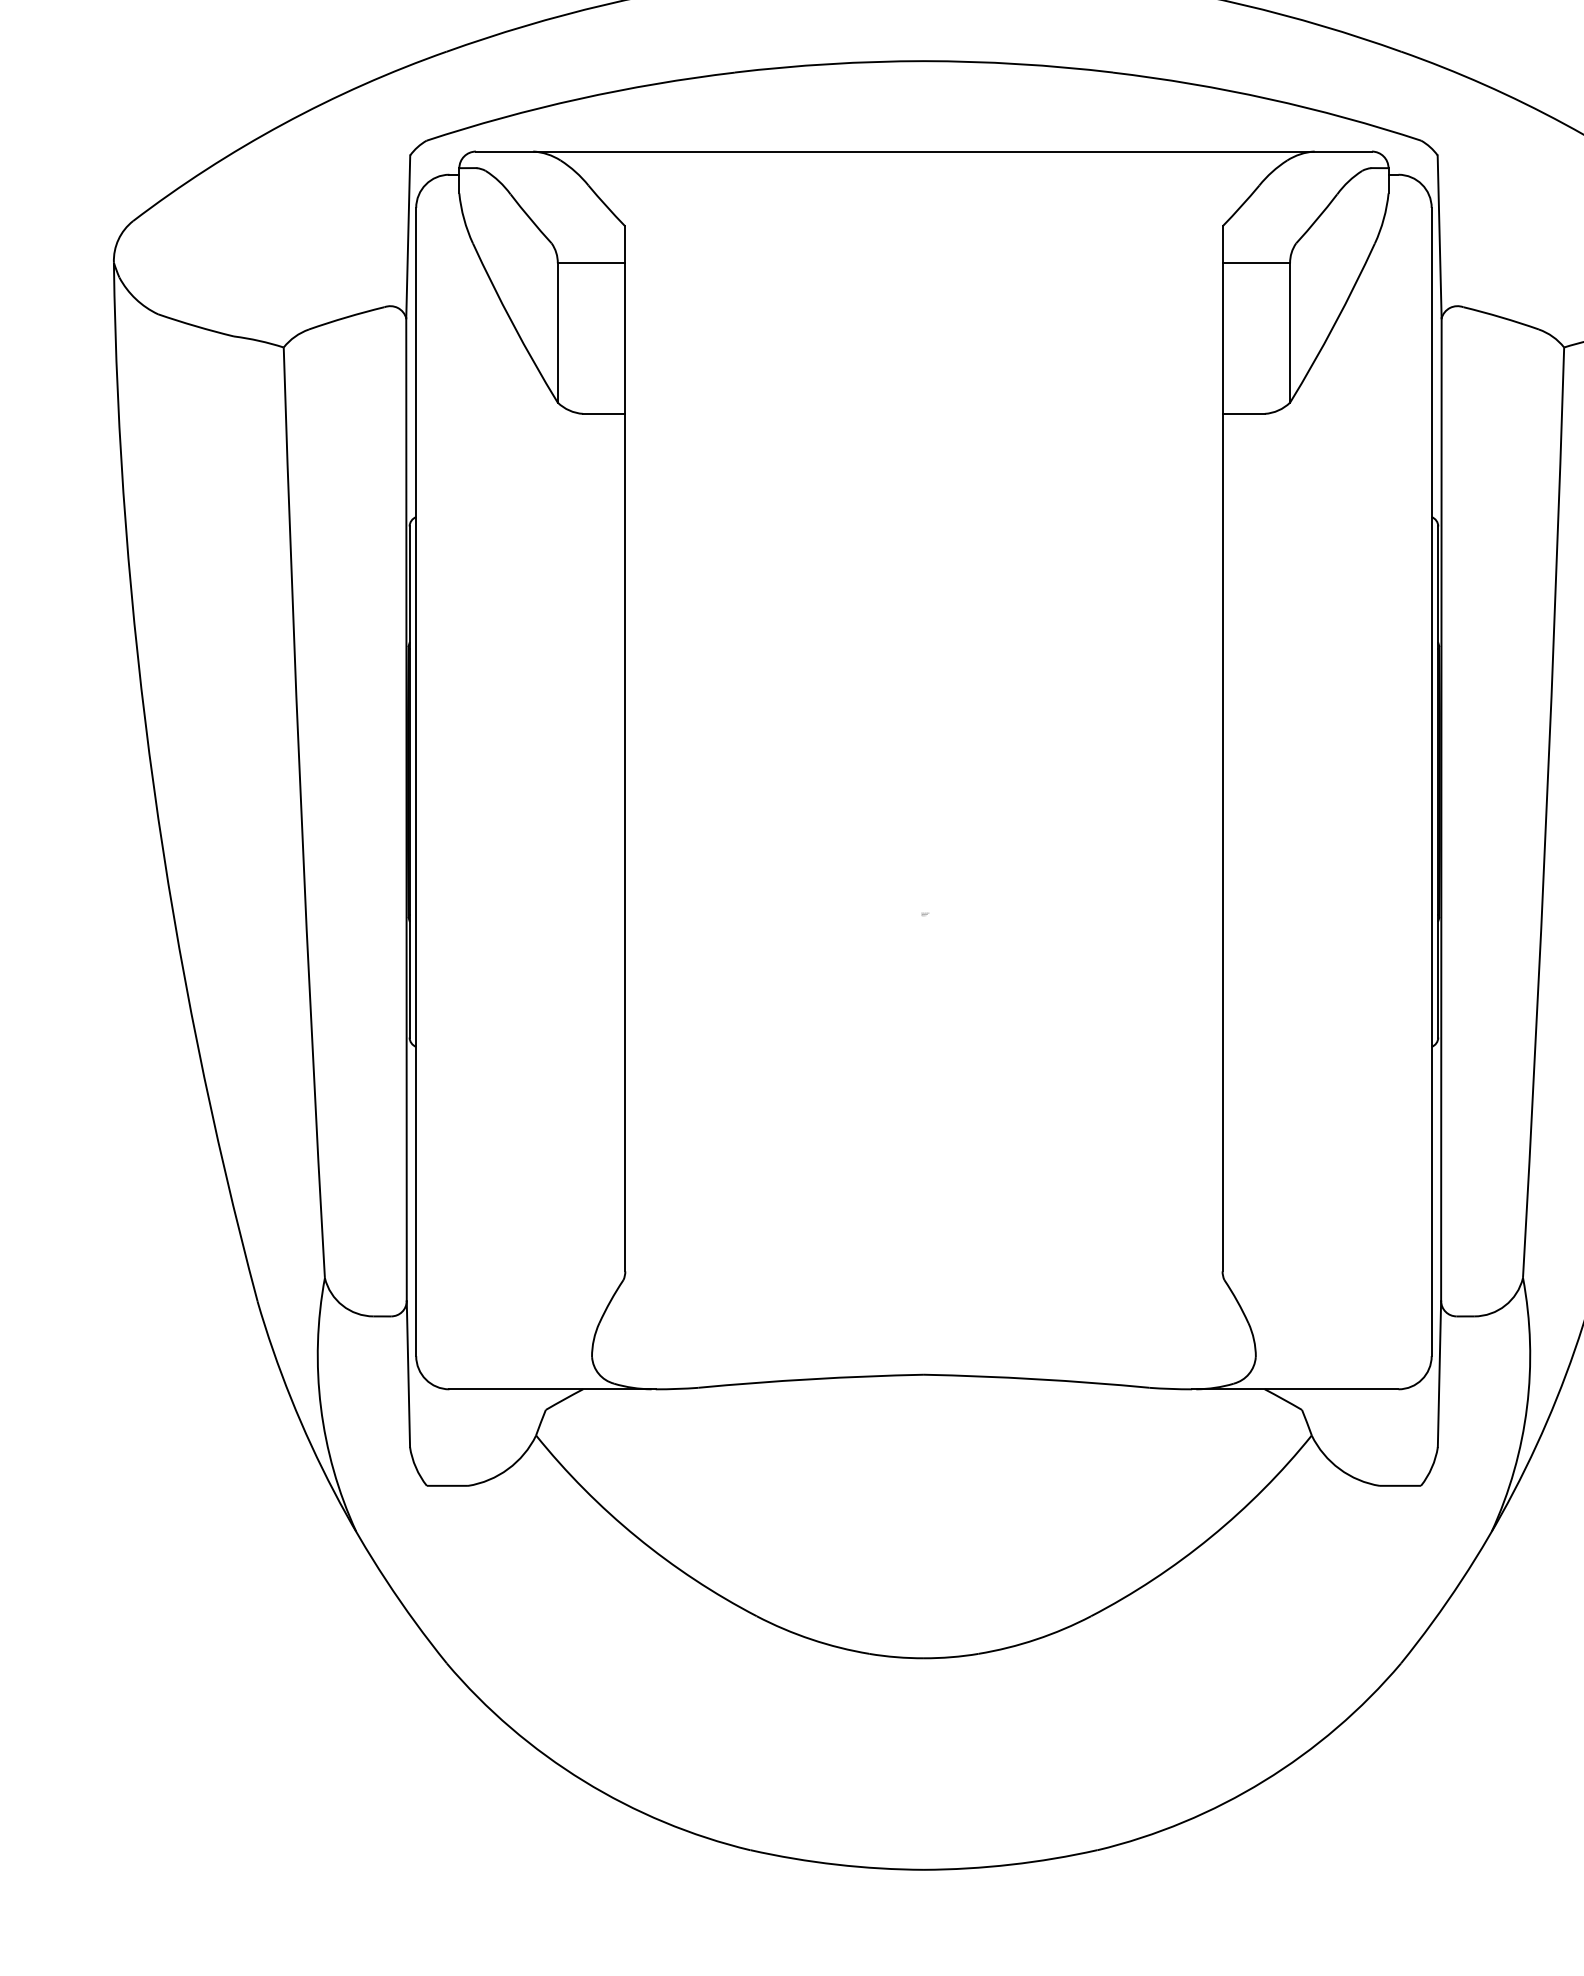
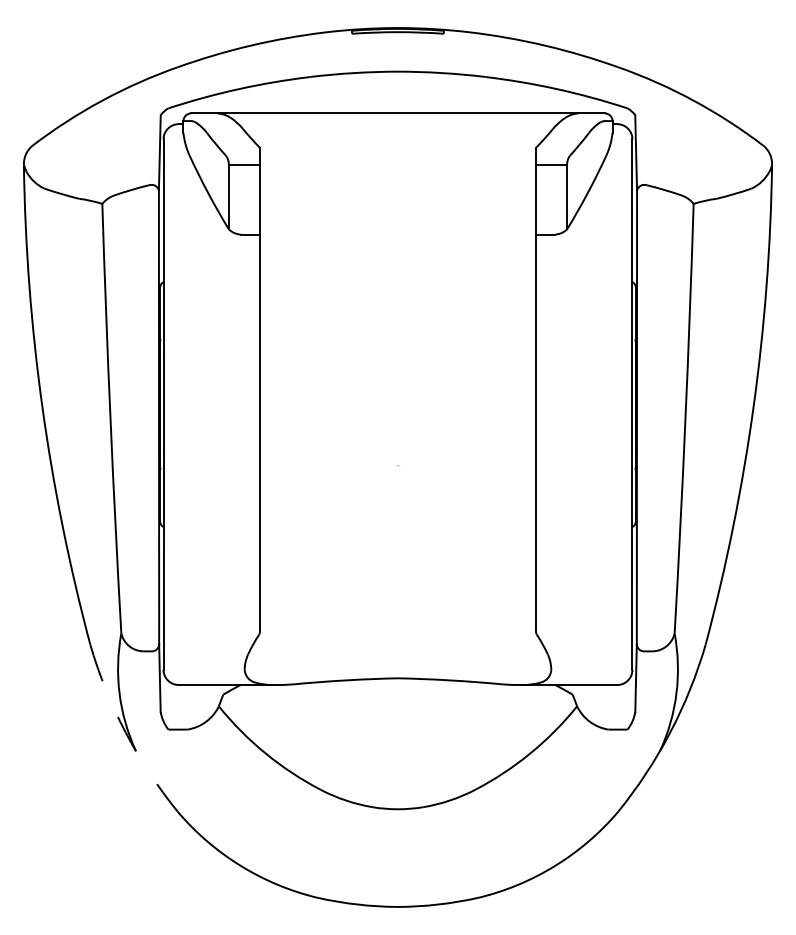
arc: (333, 1492) -> (125, 732), solid -> dashed

